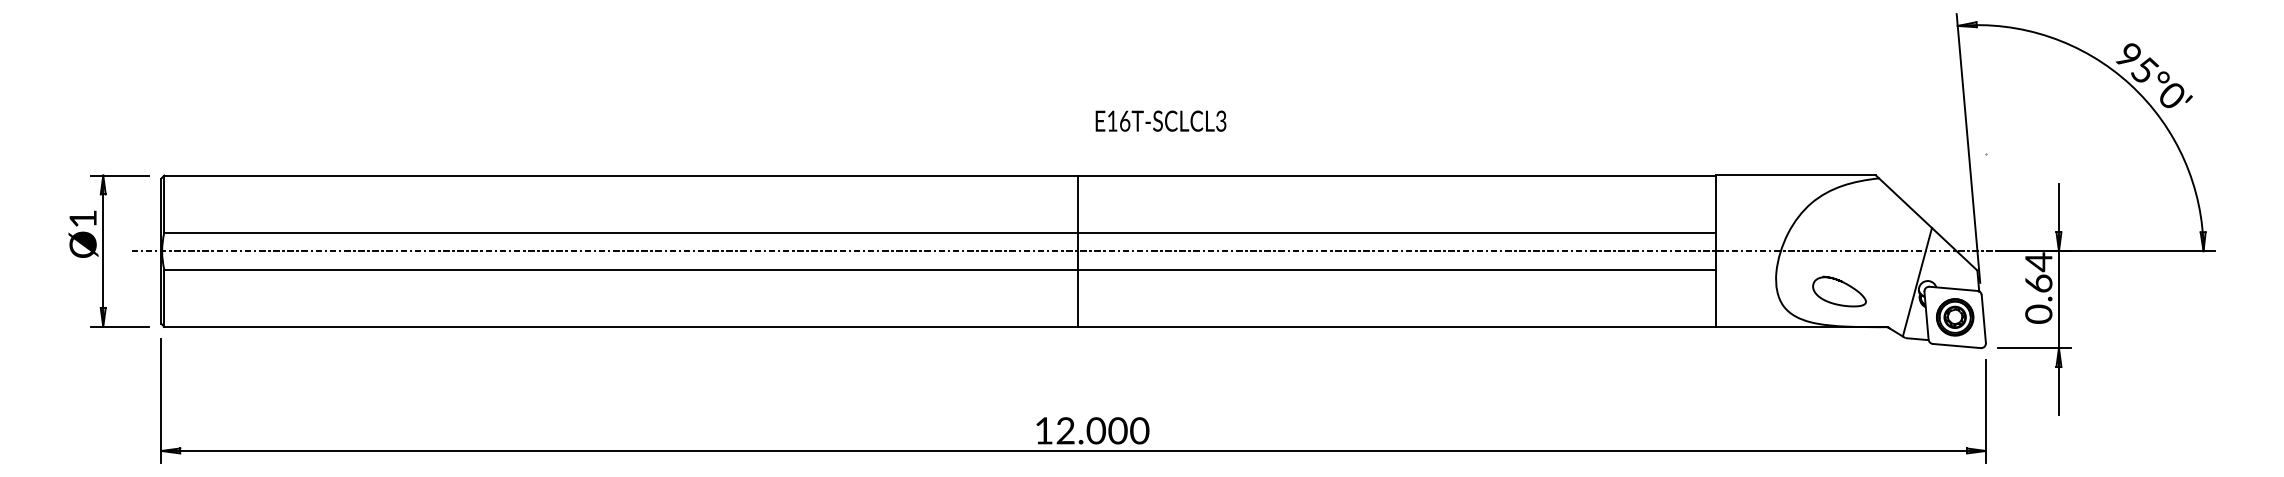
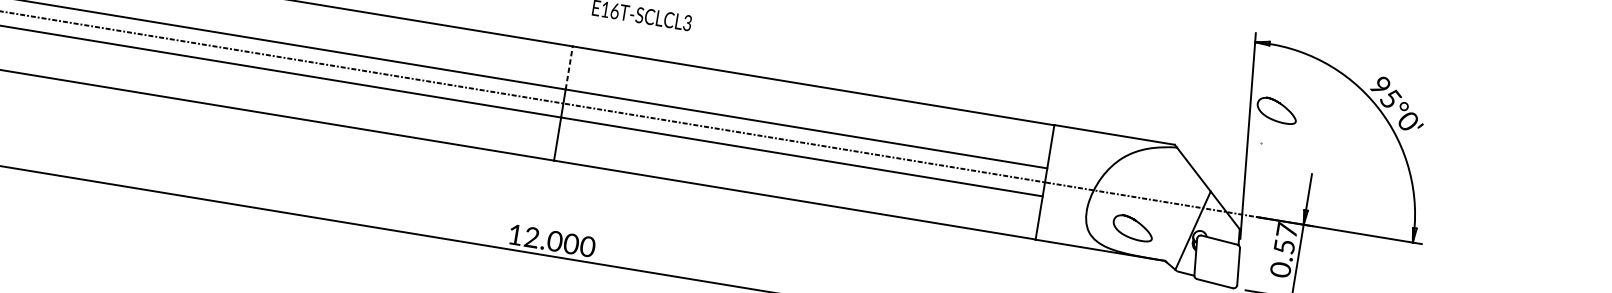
curve: (2004, 101) -> (1281, 105), added
line: (1078, 204) -> (569, 68), solid -> dashed
text: (2038, 272) -> (1285, 238), 0.64 -> 0.57
part: (1955, 317) -> (1217, 261), removed

